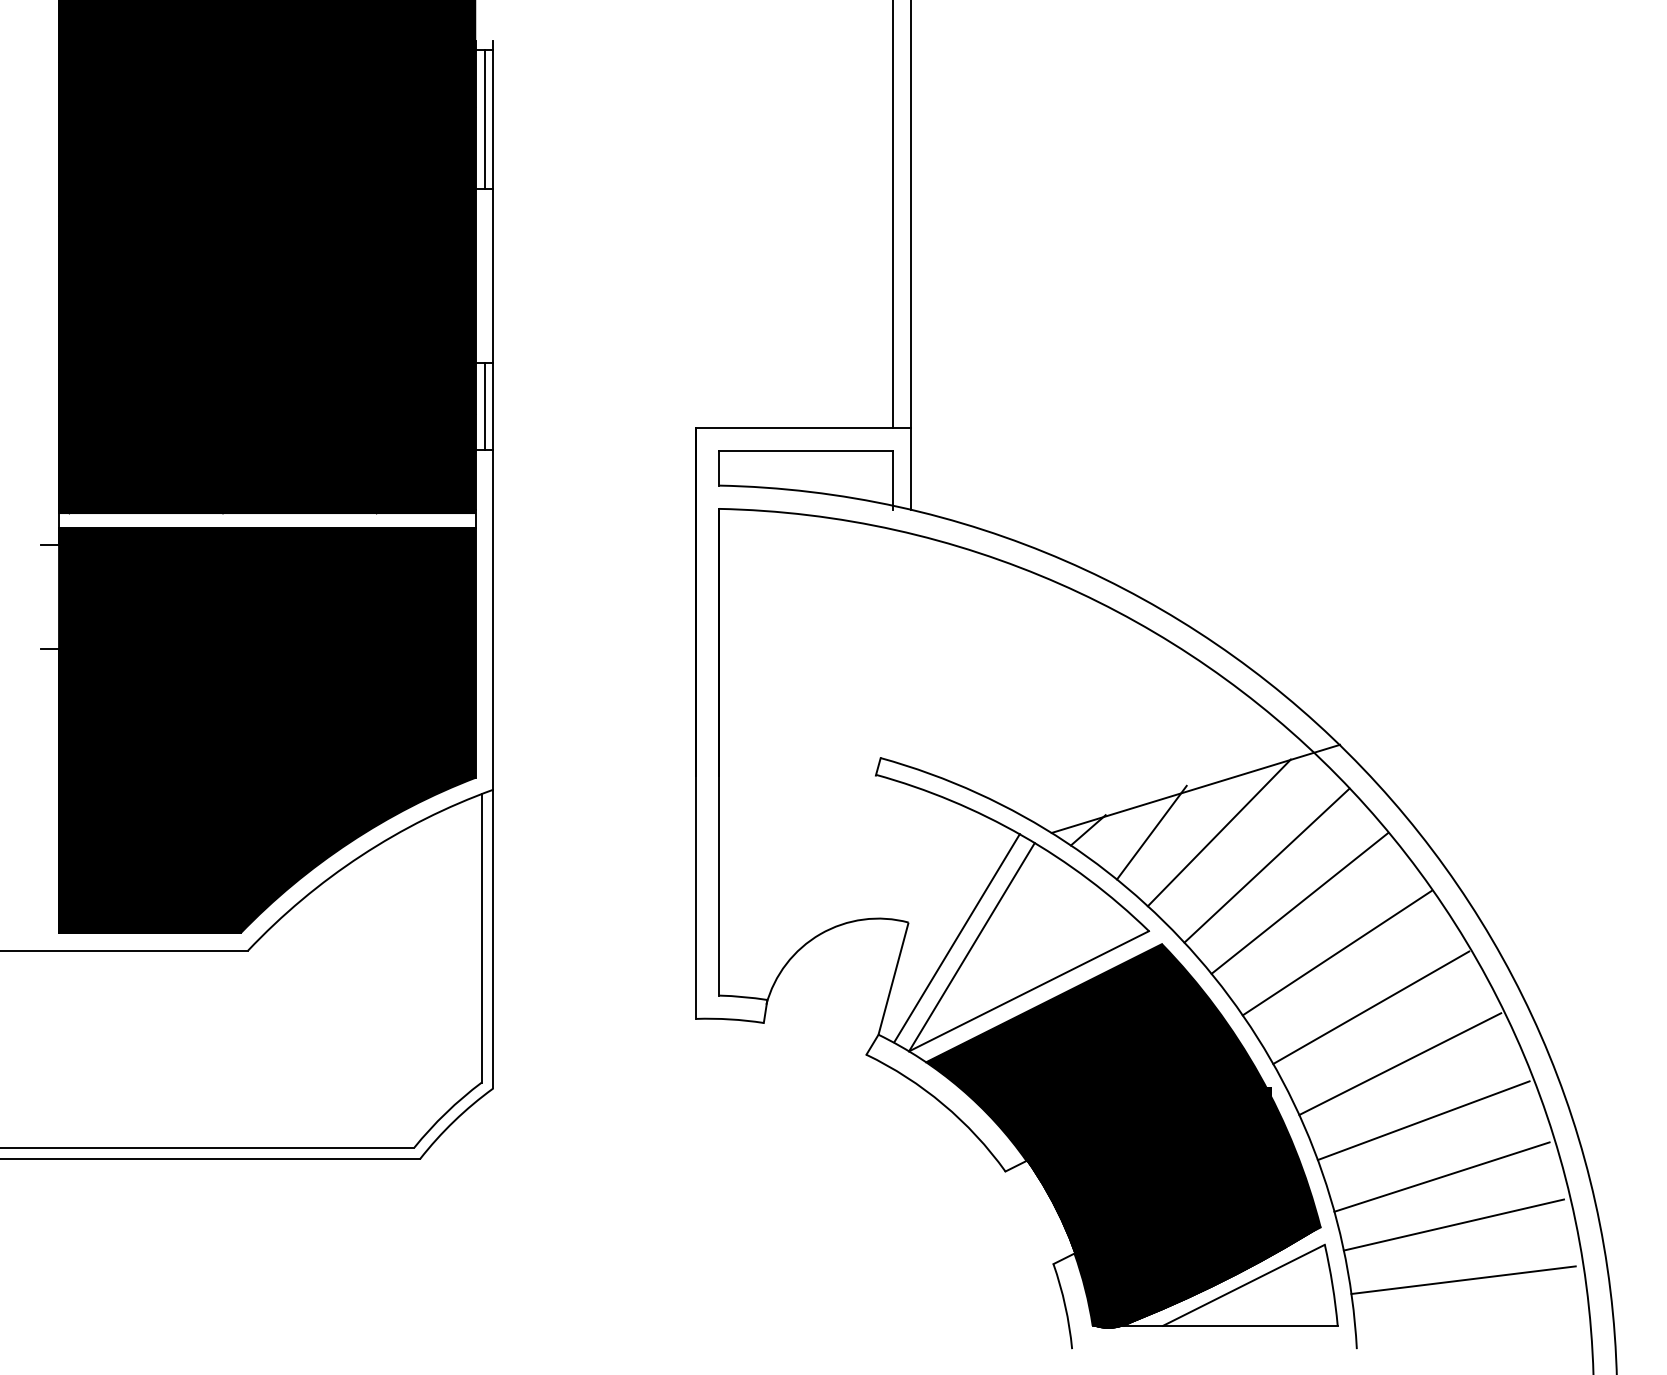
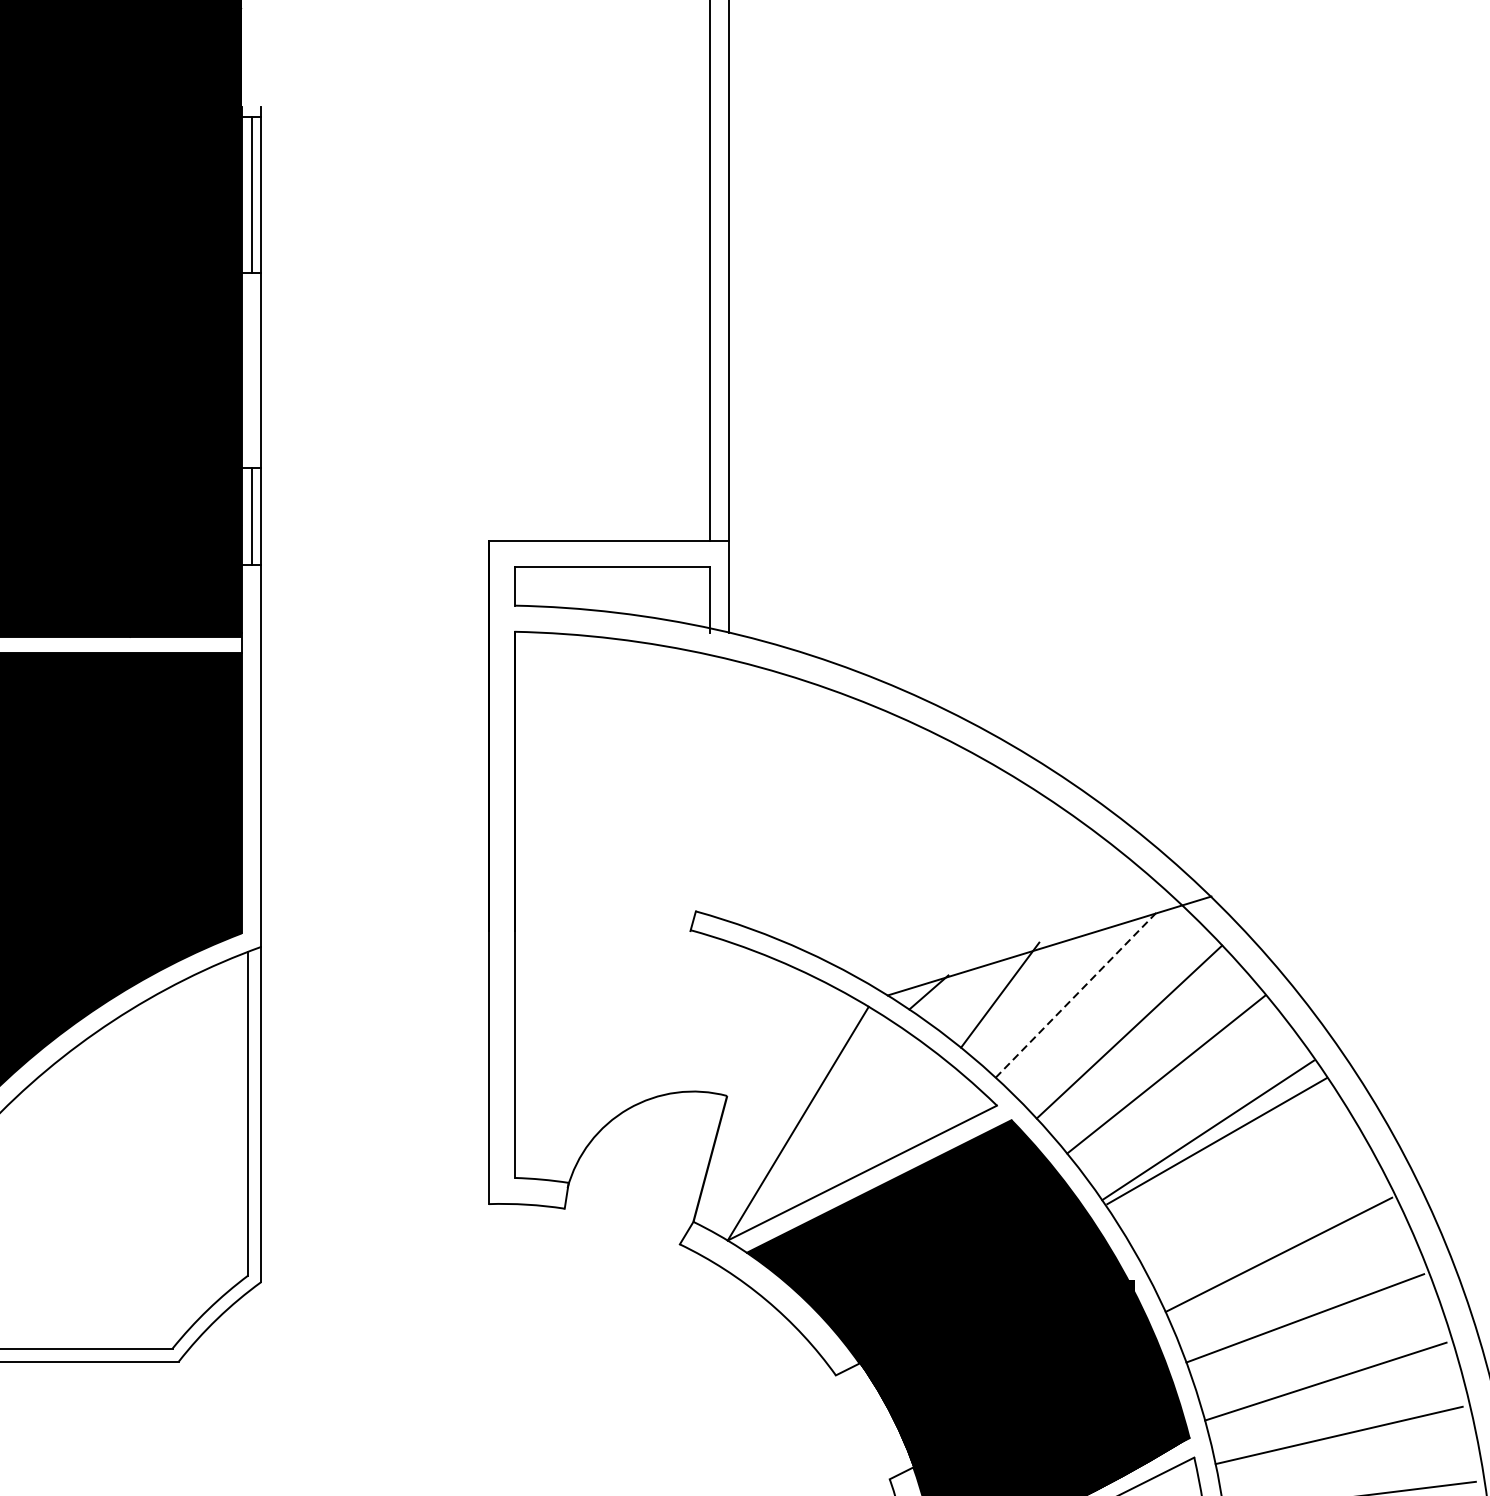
line: (1219, 833) -> (1076, 996), solid -> dashed
line: (956, 938) -> (780, 1113), removed
line: (1371, 1007) -> (1217, 1140), moved

